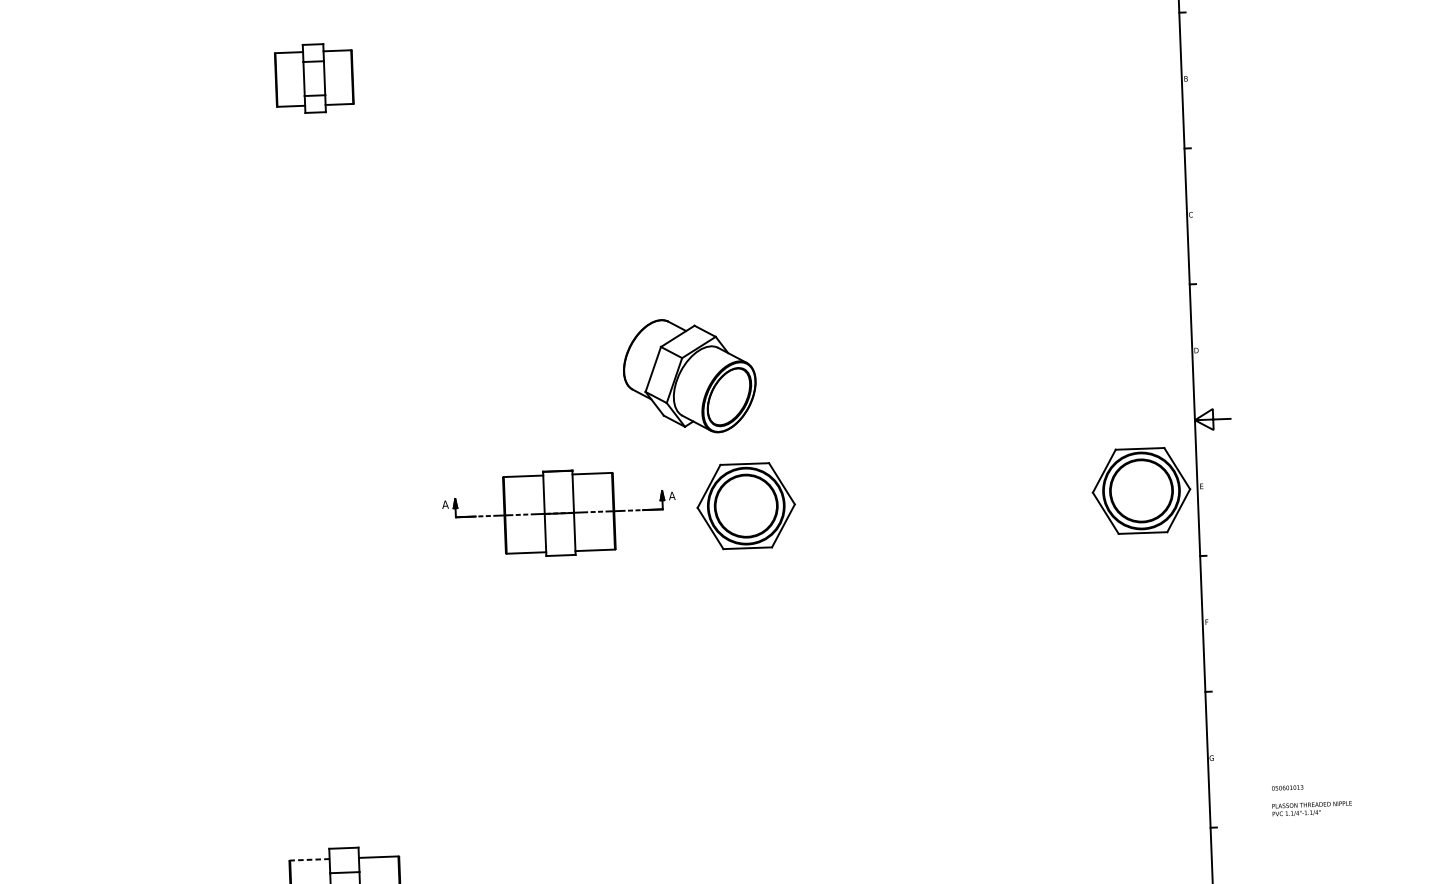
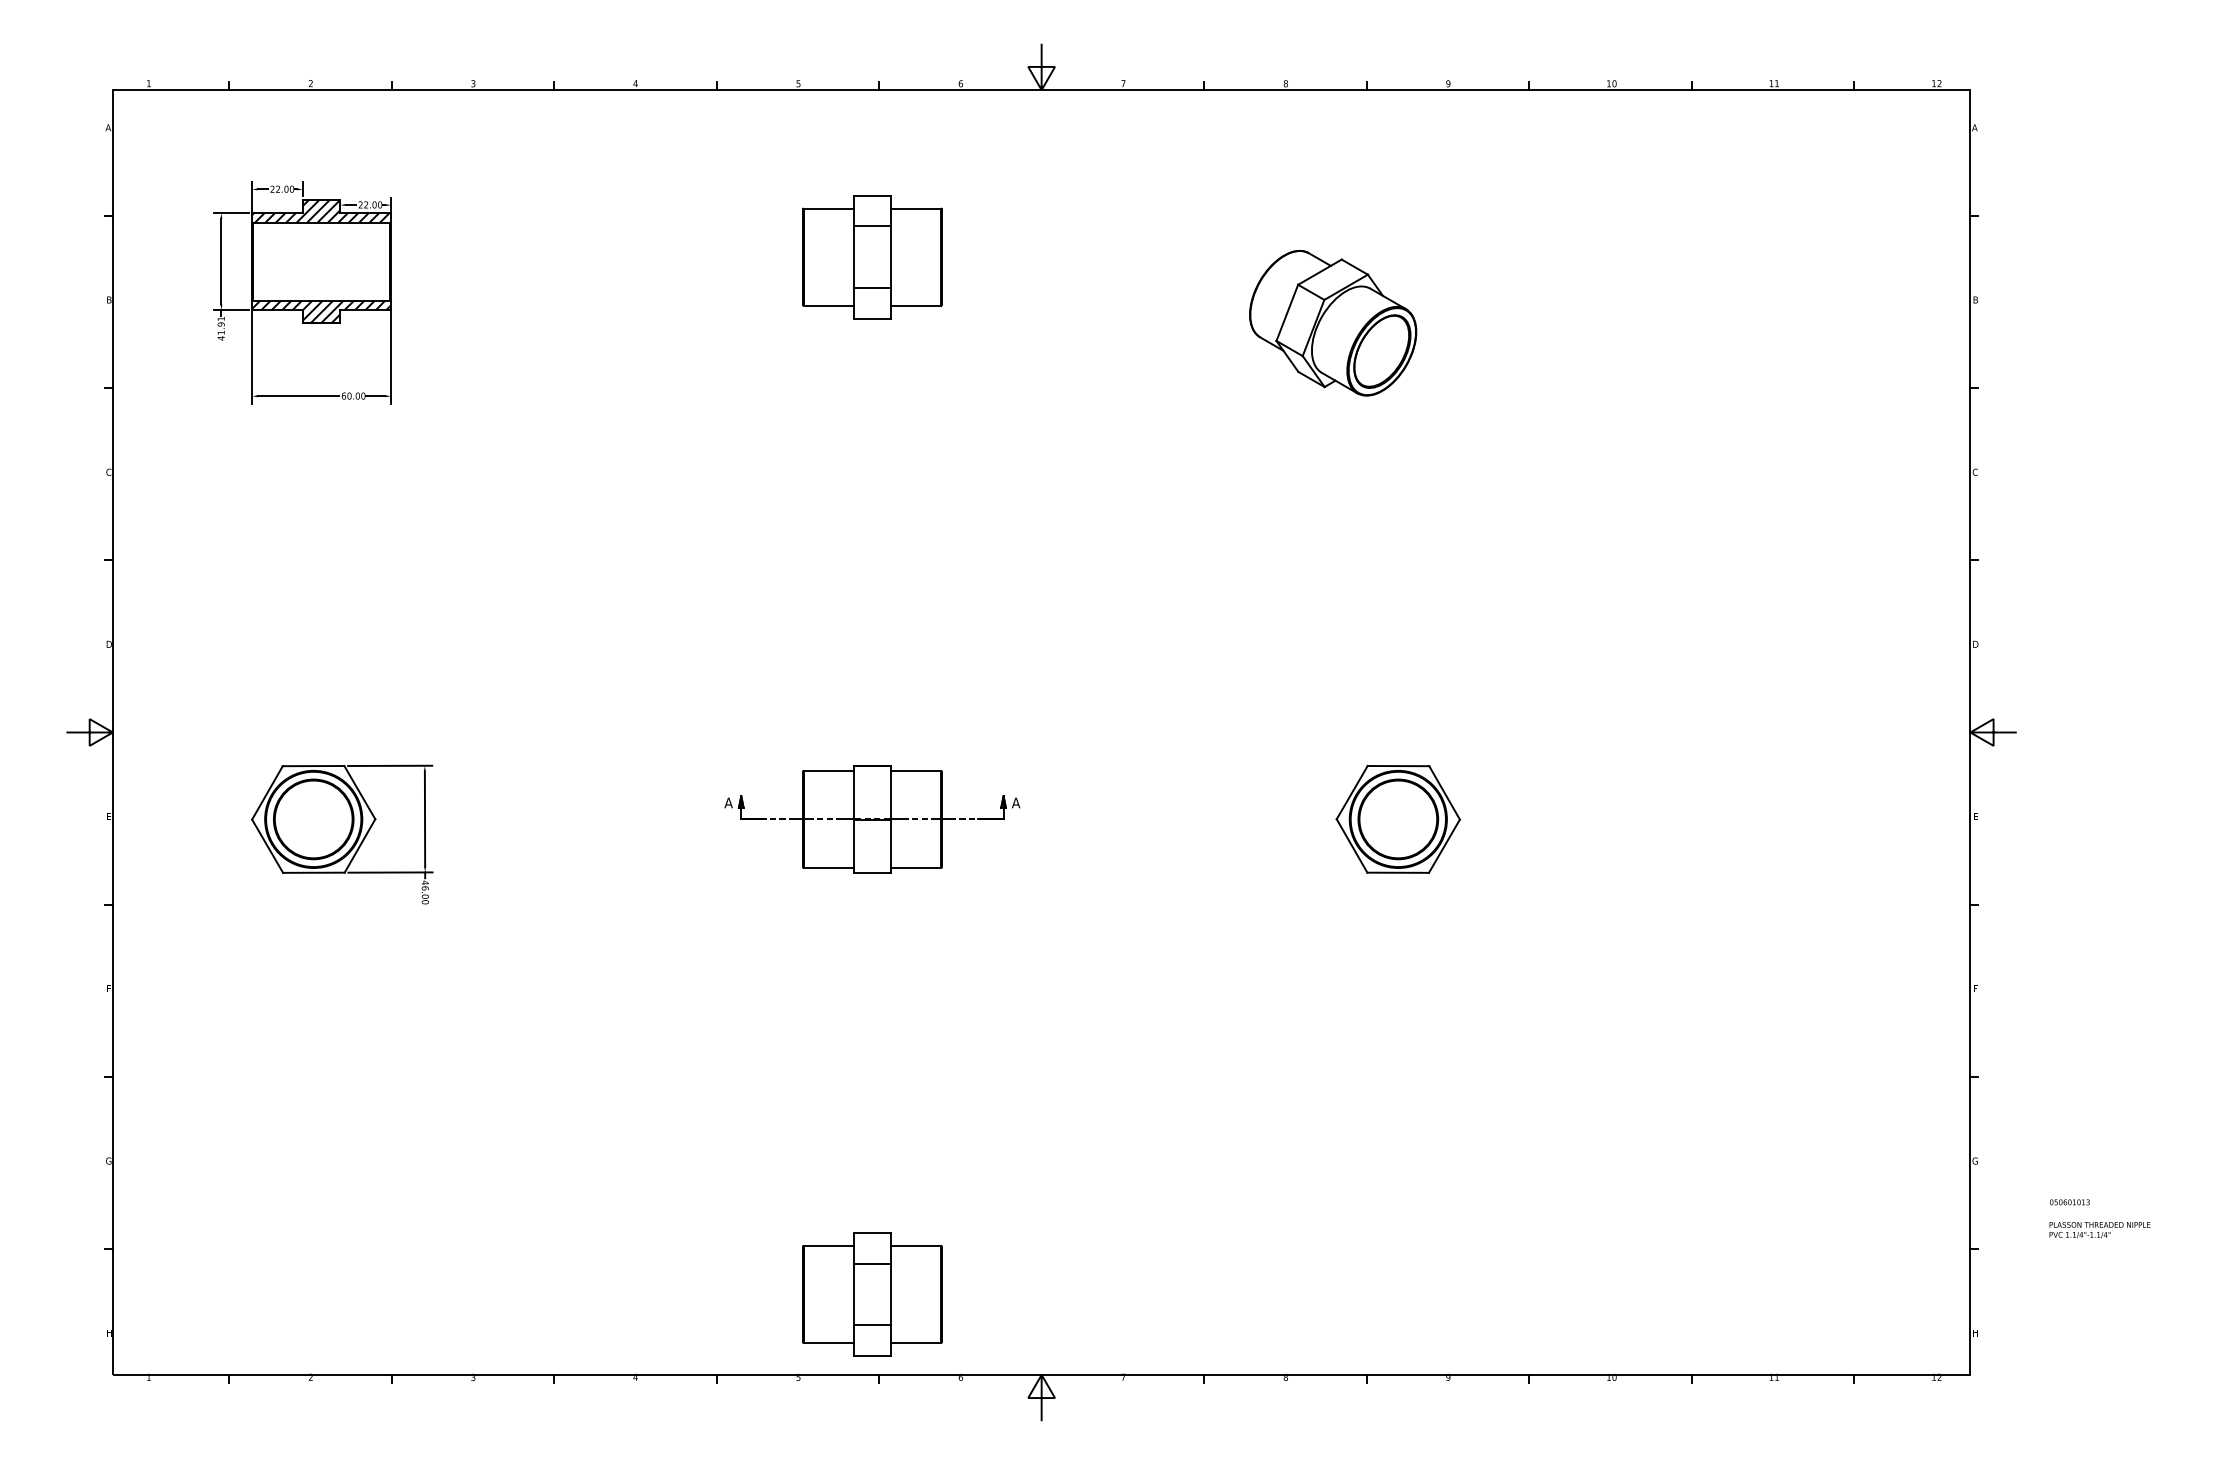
part: (314, 78) -> (872, 257), size x1.43
part: (690, 376) -> (1333, 323), moved
part: (1141, 491) -> (1899, 819), removed
part: (559, 513) -> (872, 819), moved
line: (309, 859) -> (828, 1245), dashed -> solid

